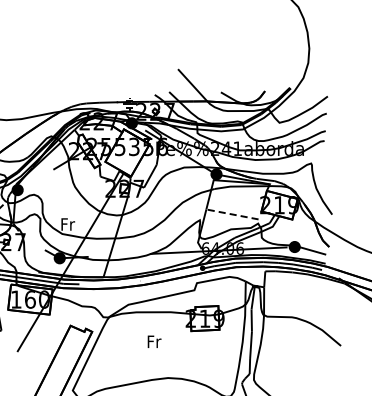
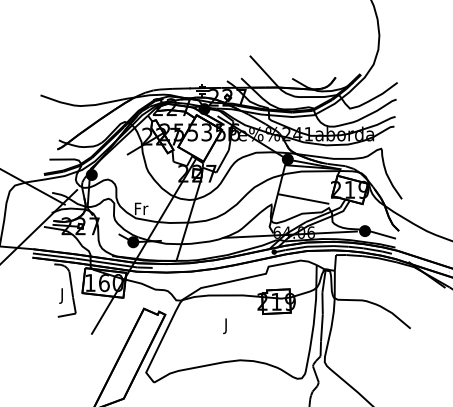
line: (232, 213) -> (303, 198), dashed -> solid
text: (154, 343) -> (226, 326), Fr -> J

